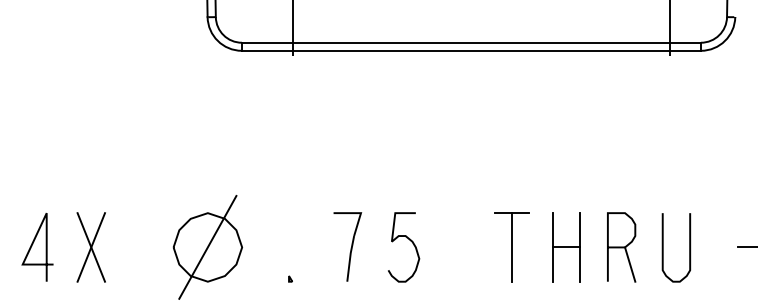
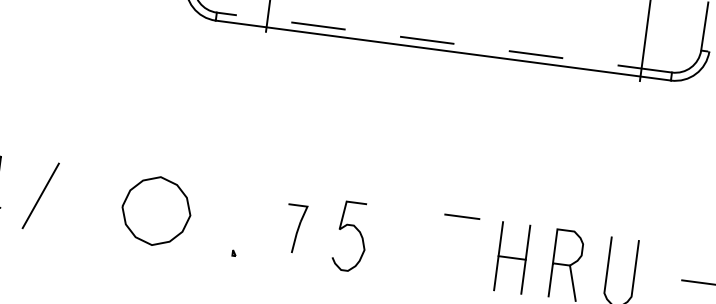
line: (471, 42) -> (444, 42), solid -> dashed
line: (207, 246) -> (156, 210), removed
part: (347, 246) -> (294, 228), size x0.7
line: (91, 247) -> (41, 196), removed
line: (511, 247) -> (457, 250), removed

